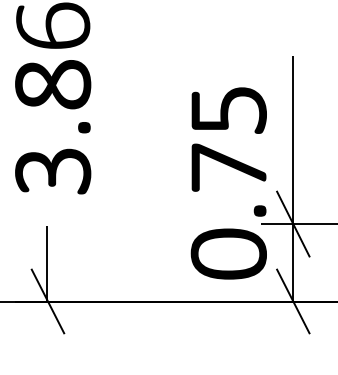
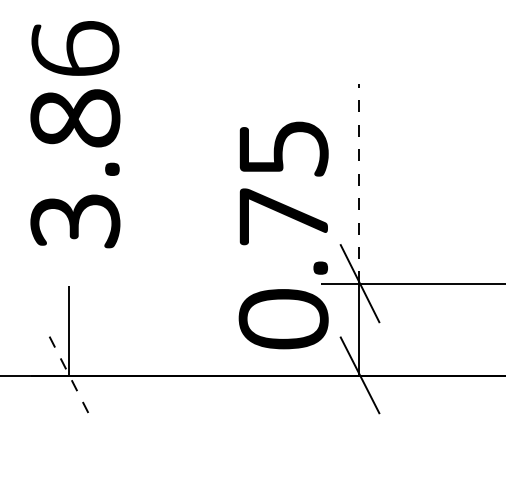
line: (292, 139) -> (359, 183), solid -> dashed
line: (48, 301) -> (69, 375), solid -> dashed

